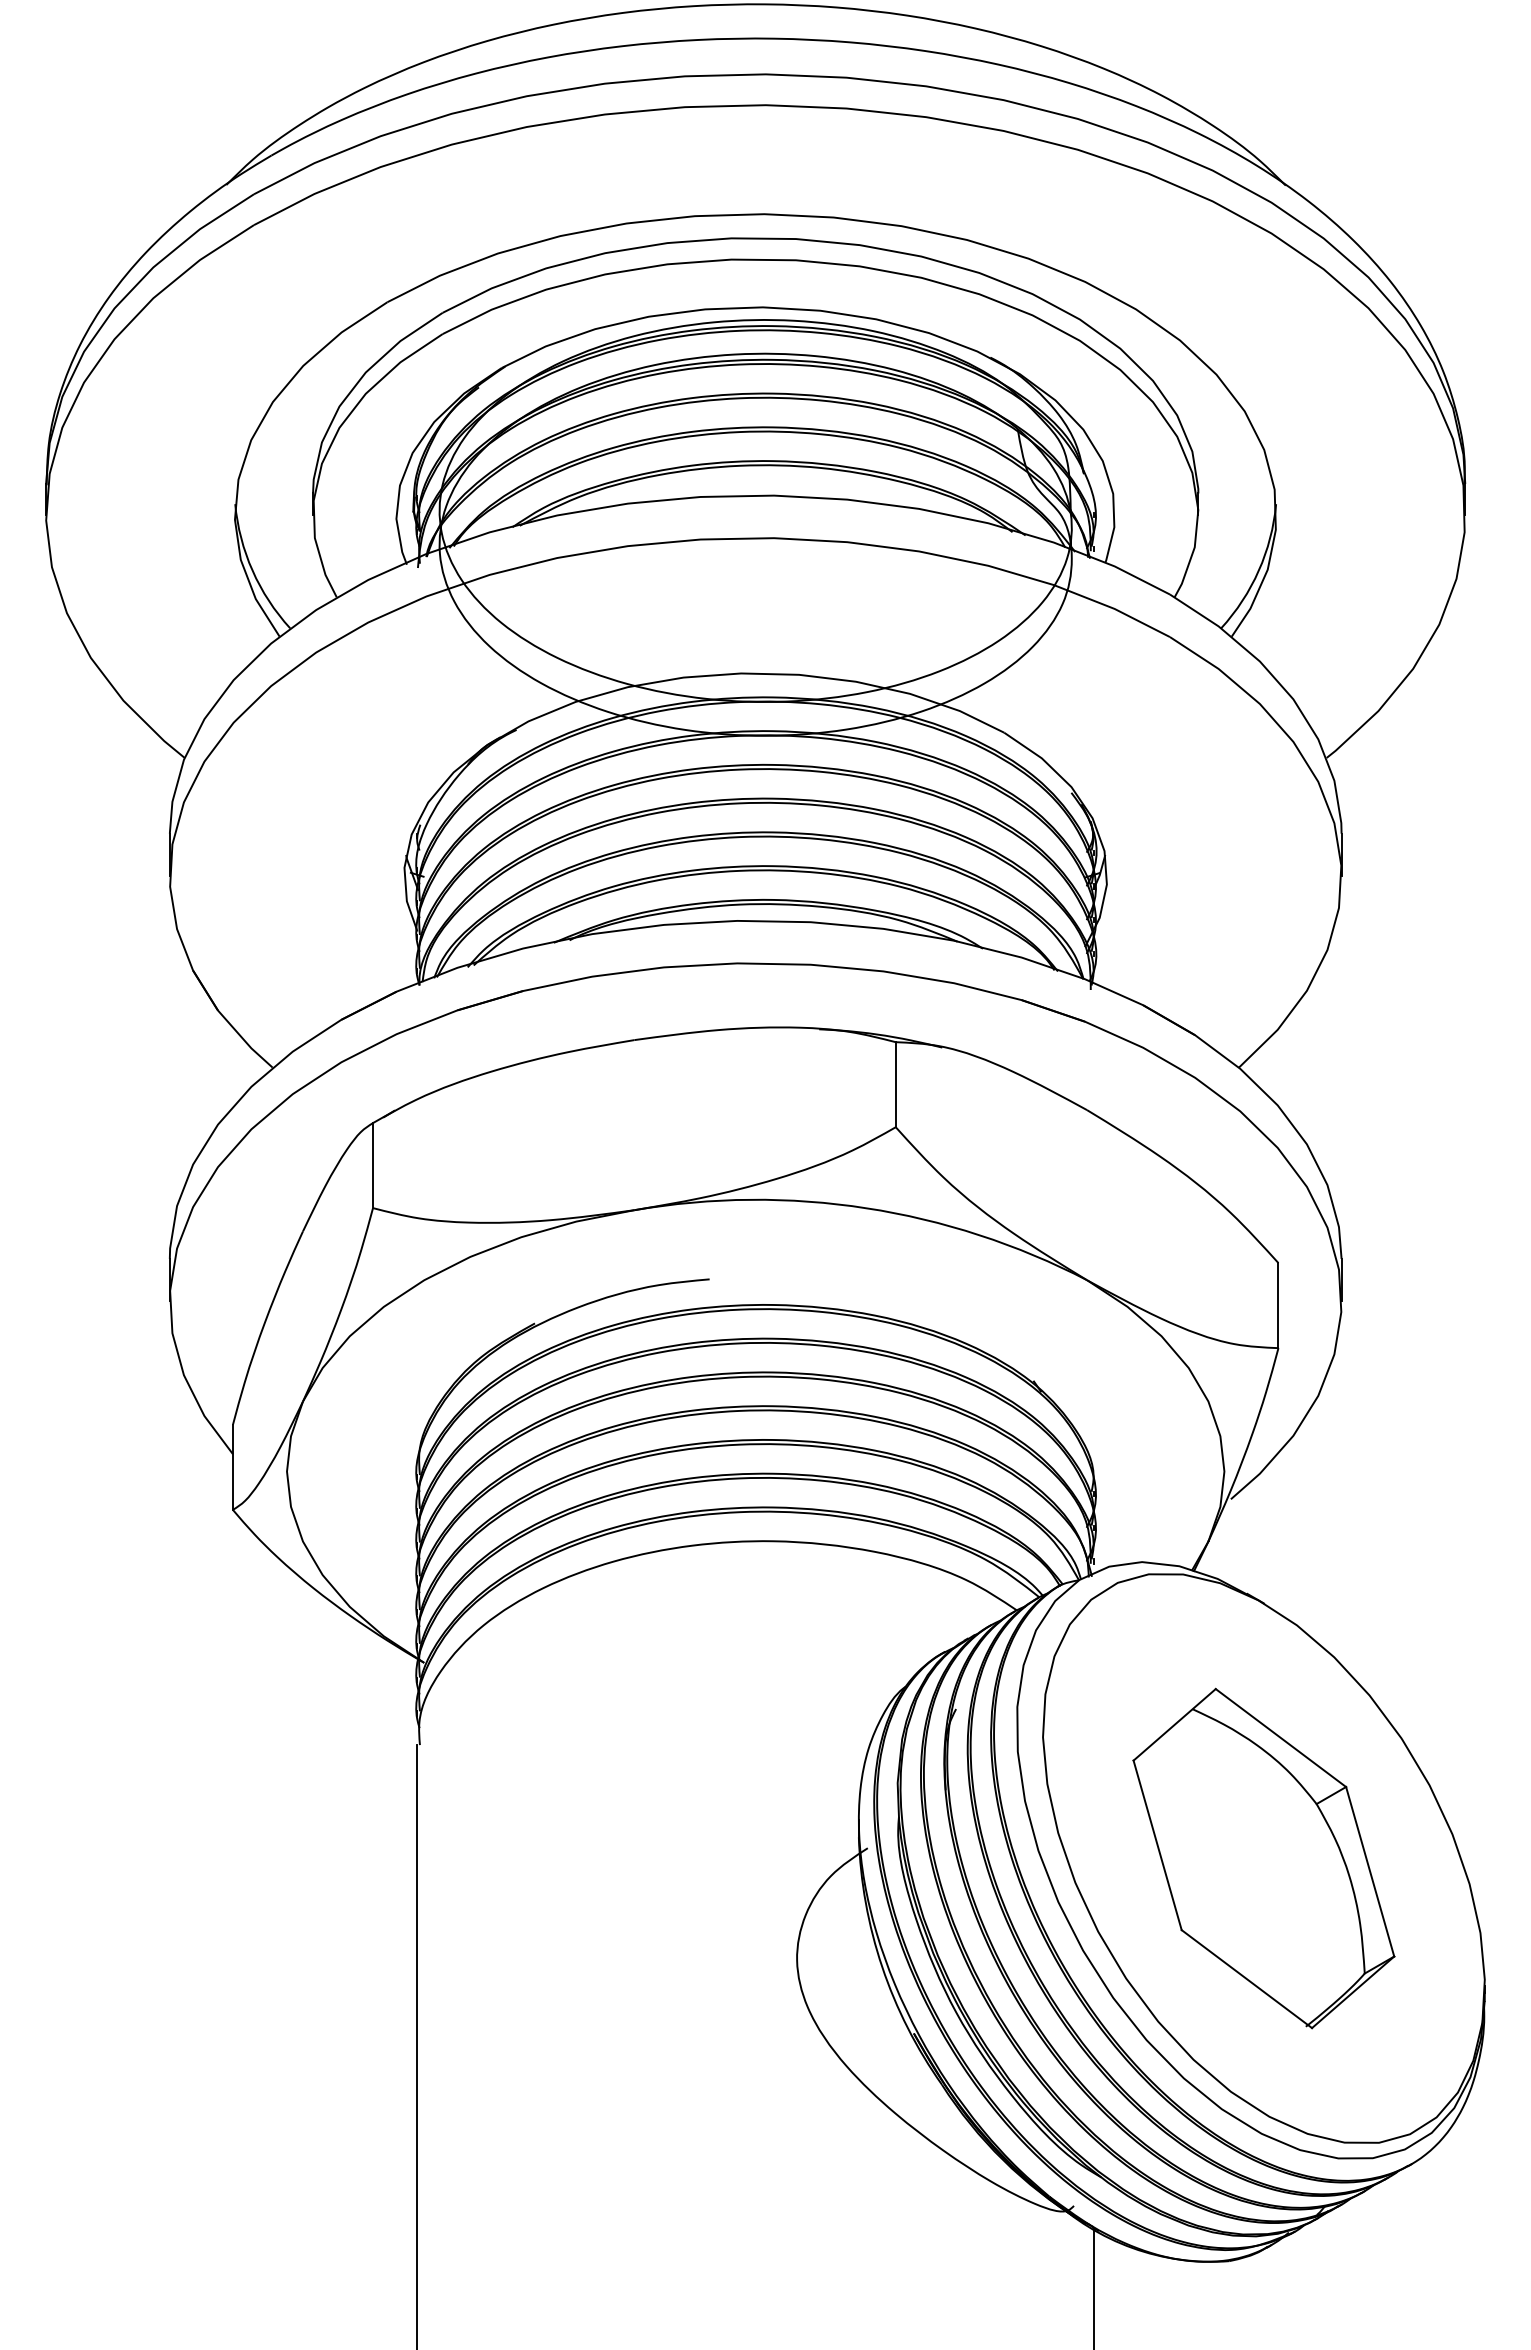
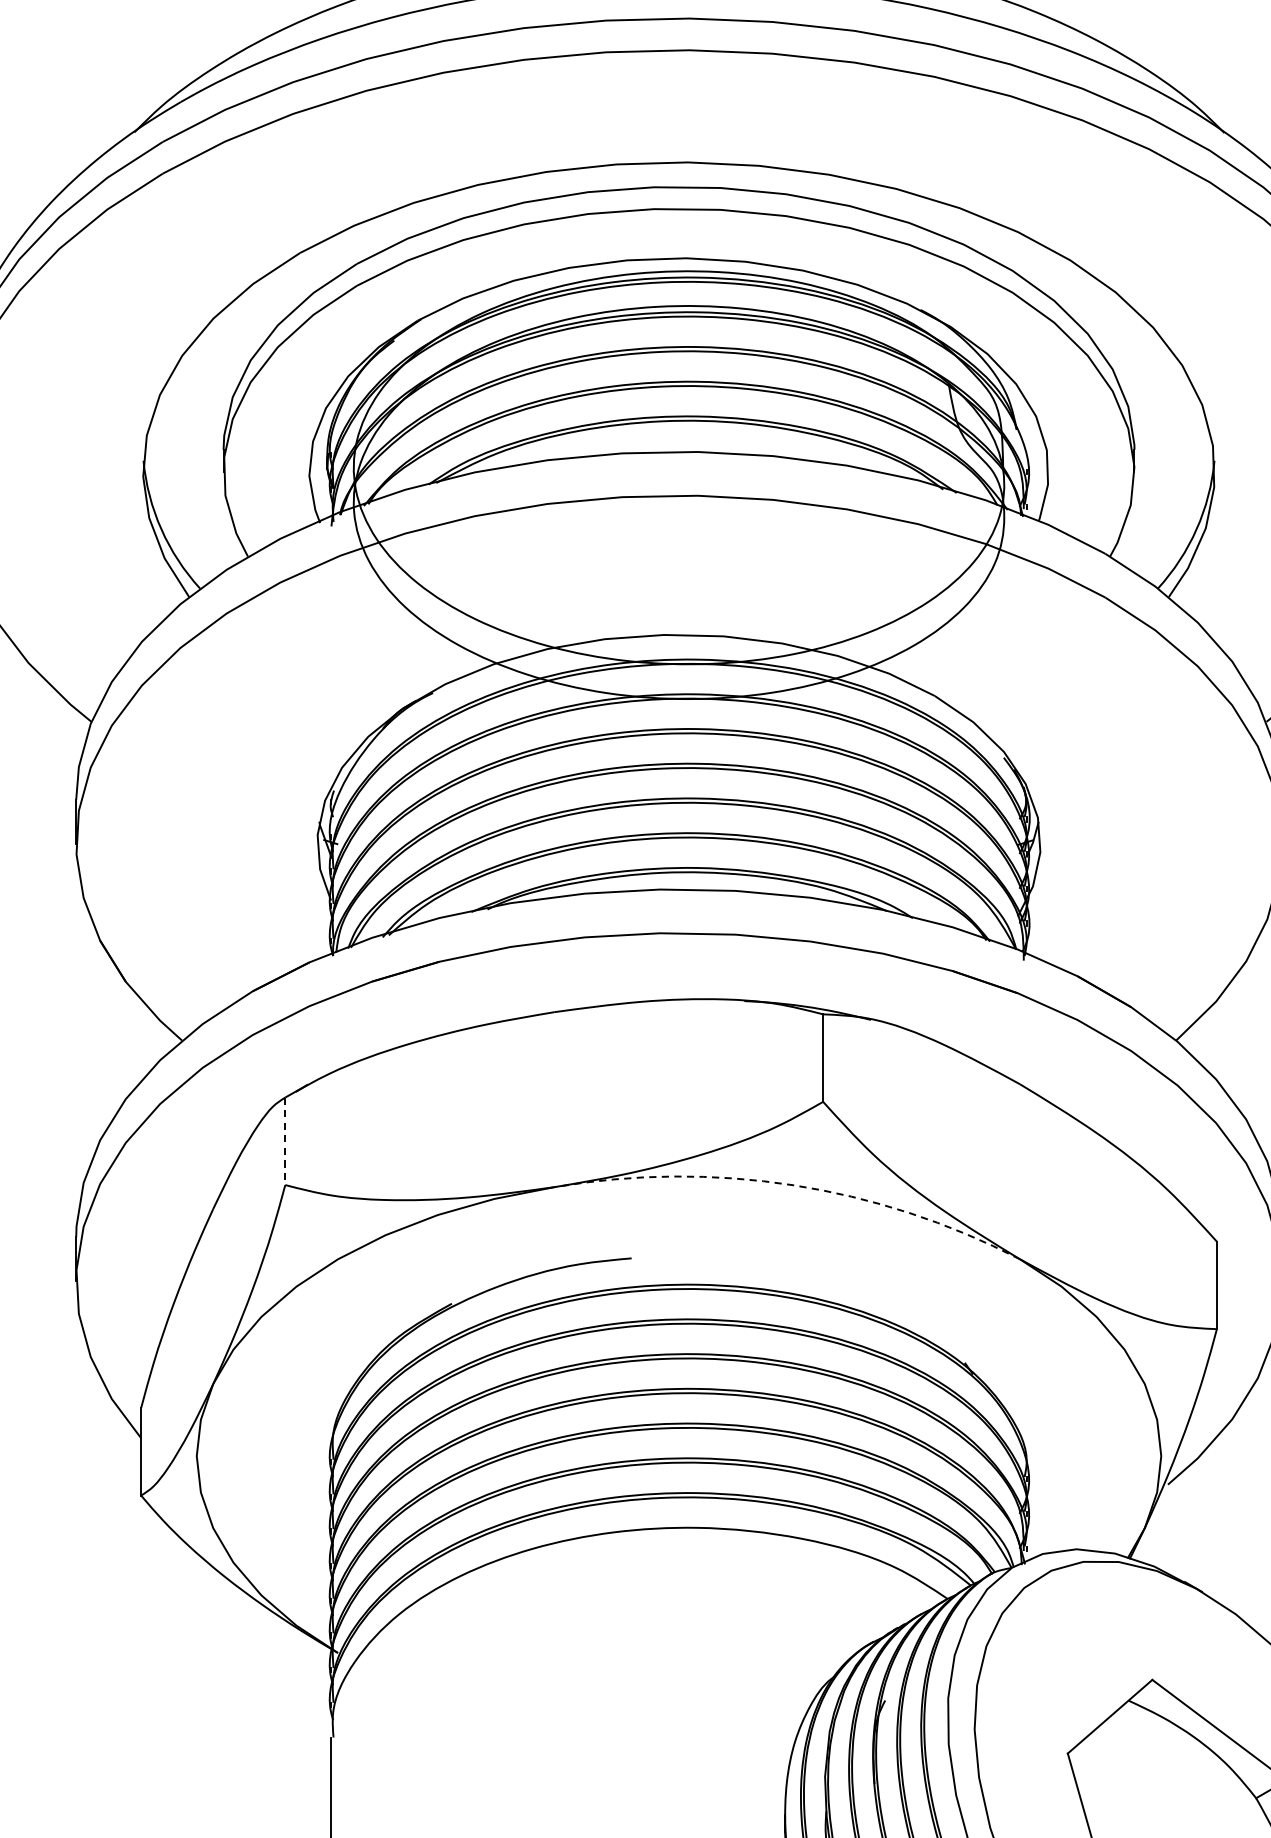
line: (373, 1165) -> (285, 1141), solid -> dashed
arc: (866, 1208) -> (793, 1185), solid -> dashed

